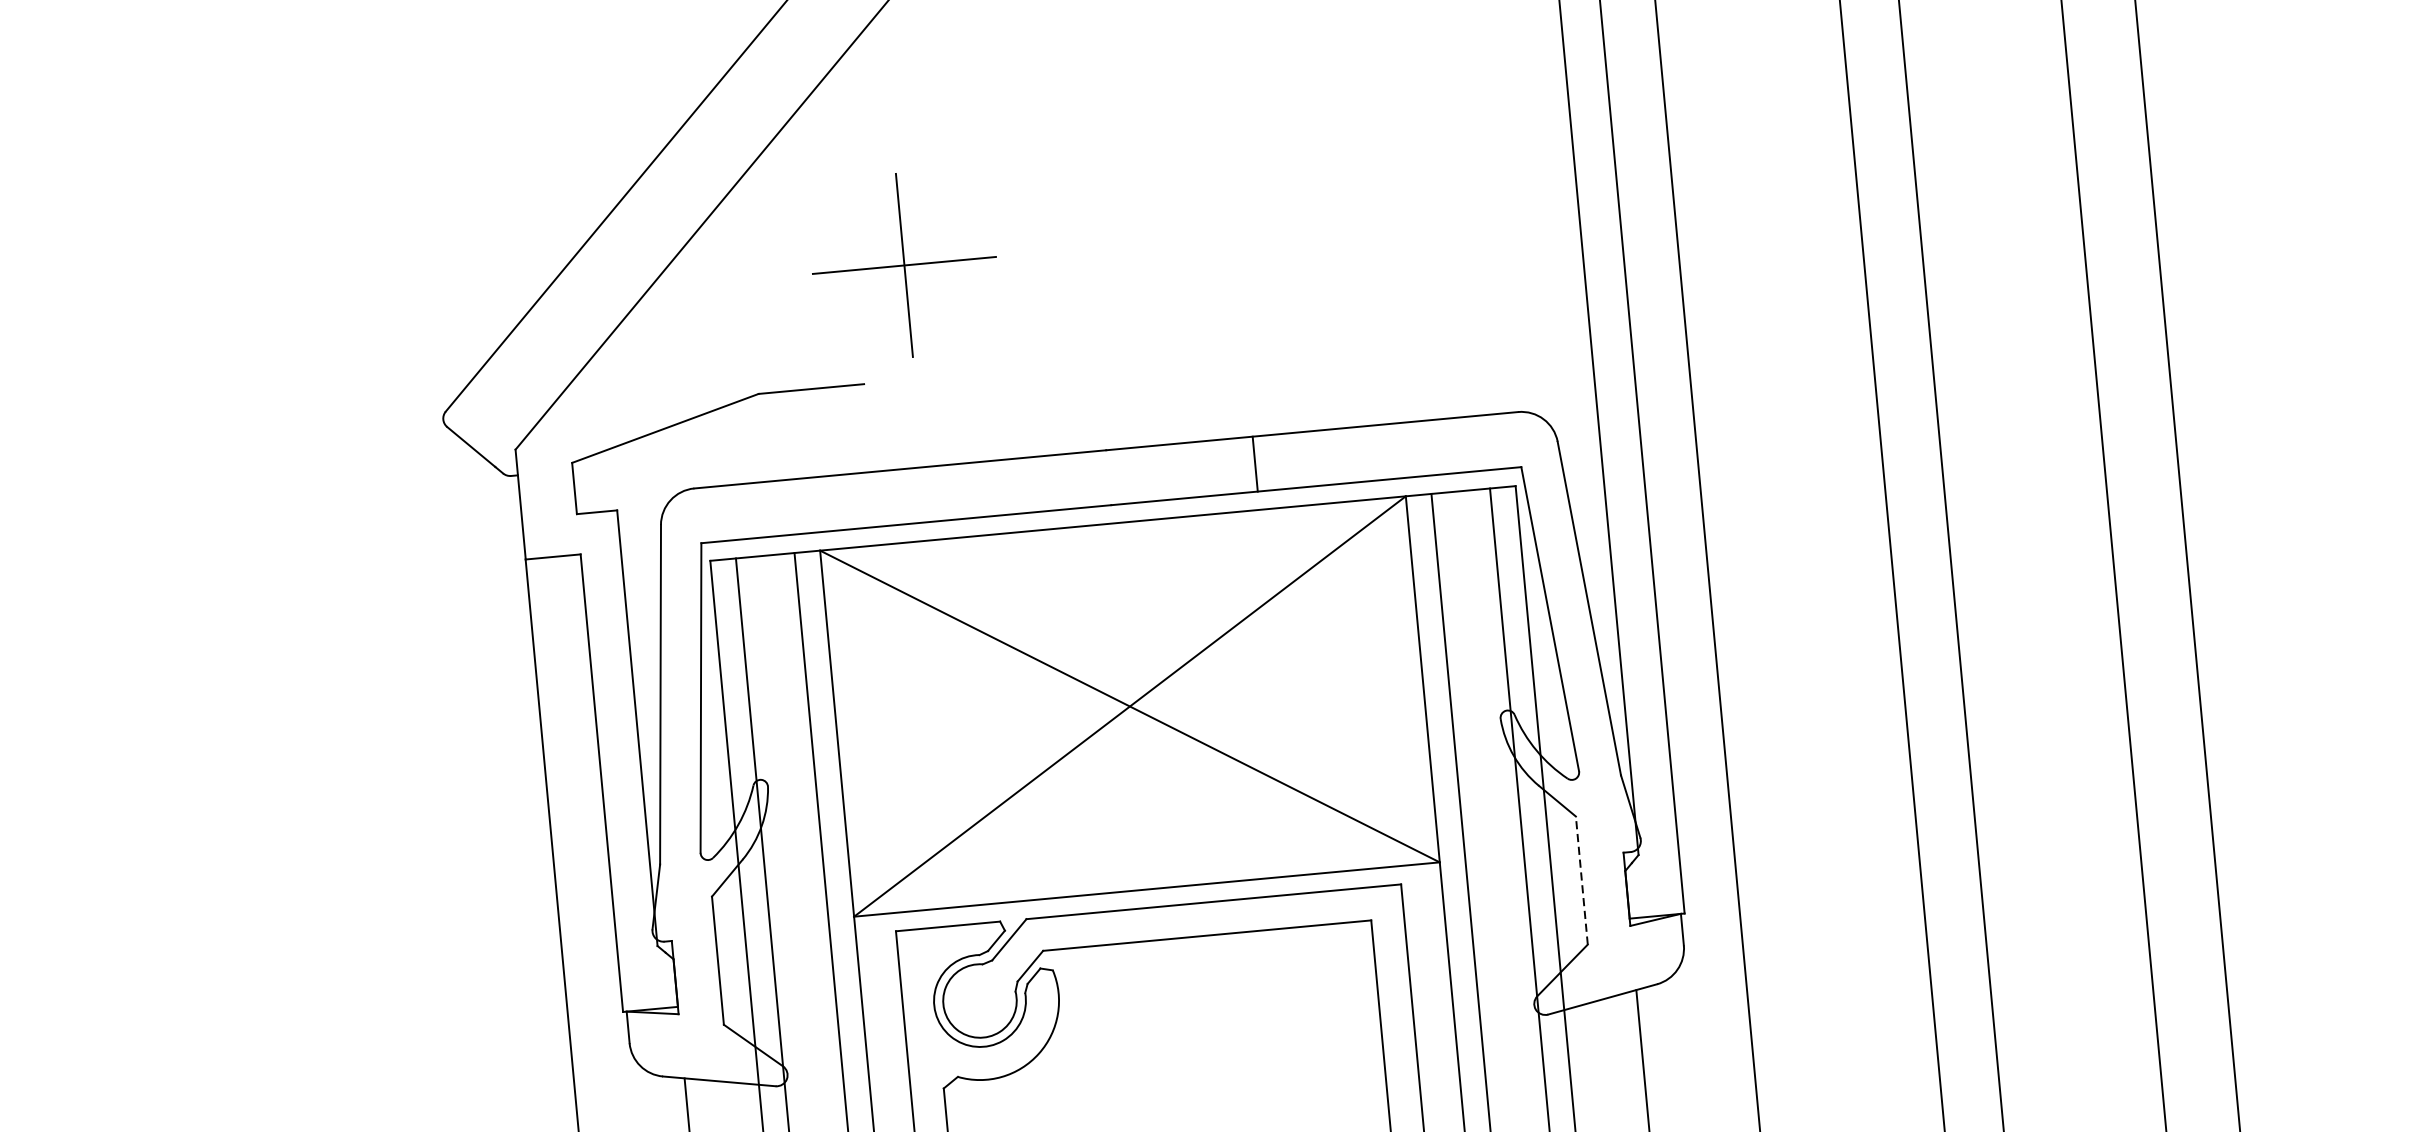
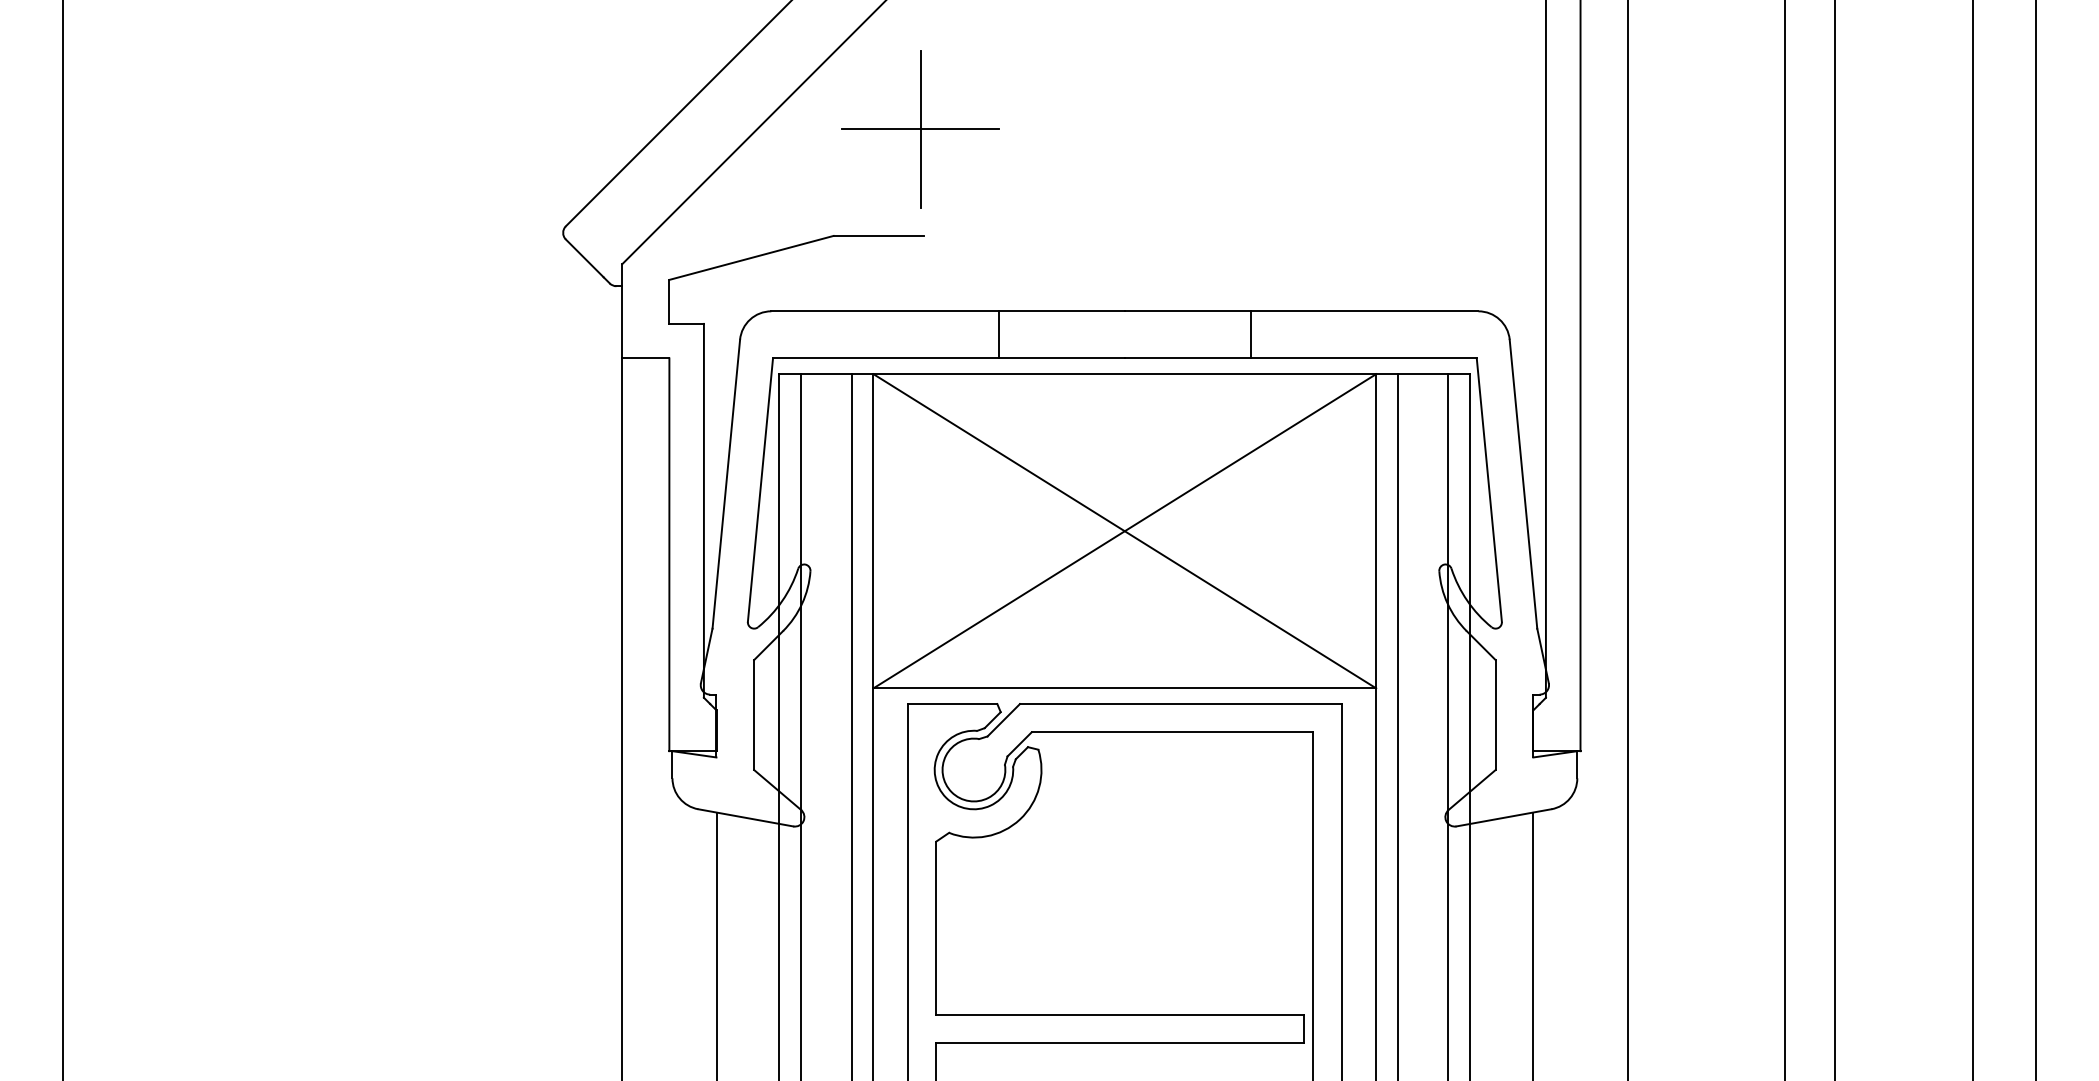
part: (904, 265) -> (920, 129), moved
line: (962, 490) -> (999, 334), added
line: (1581, 881) -> (1495, 715), dashed -> solid

